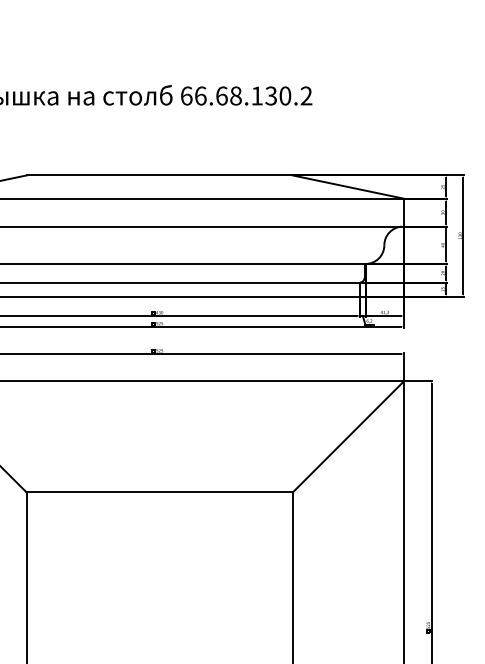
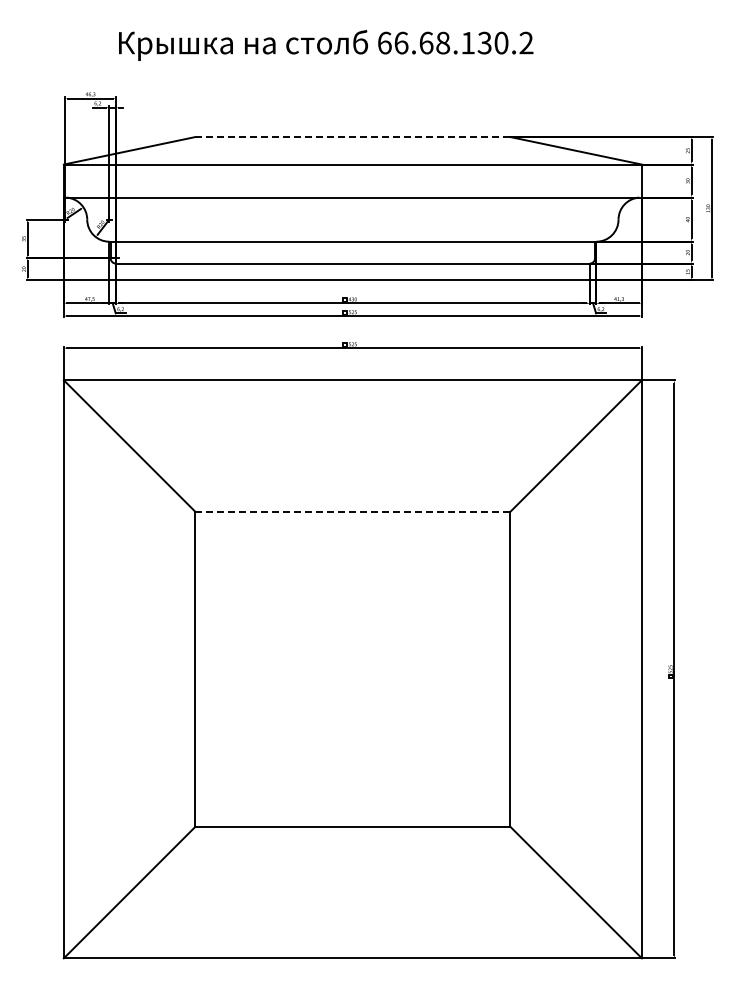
line: (160, 175) -> (353, 137), solid -> dashed
line: (159, 492) -> (352, 511), solid -> dashed

